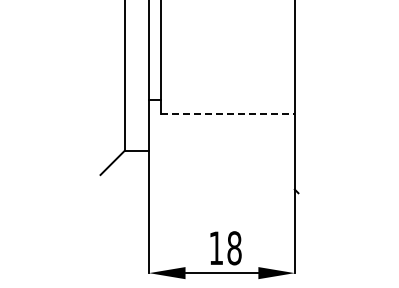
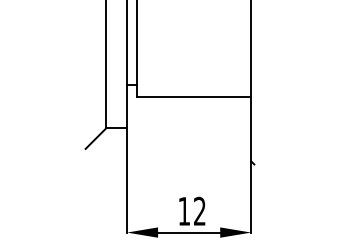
line: (228, 114) -> (194, 97), dashed -> solid
text: (234, 248) -> (199, 211), 18 -> 12

